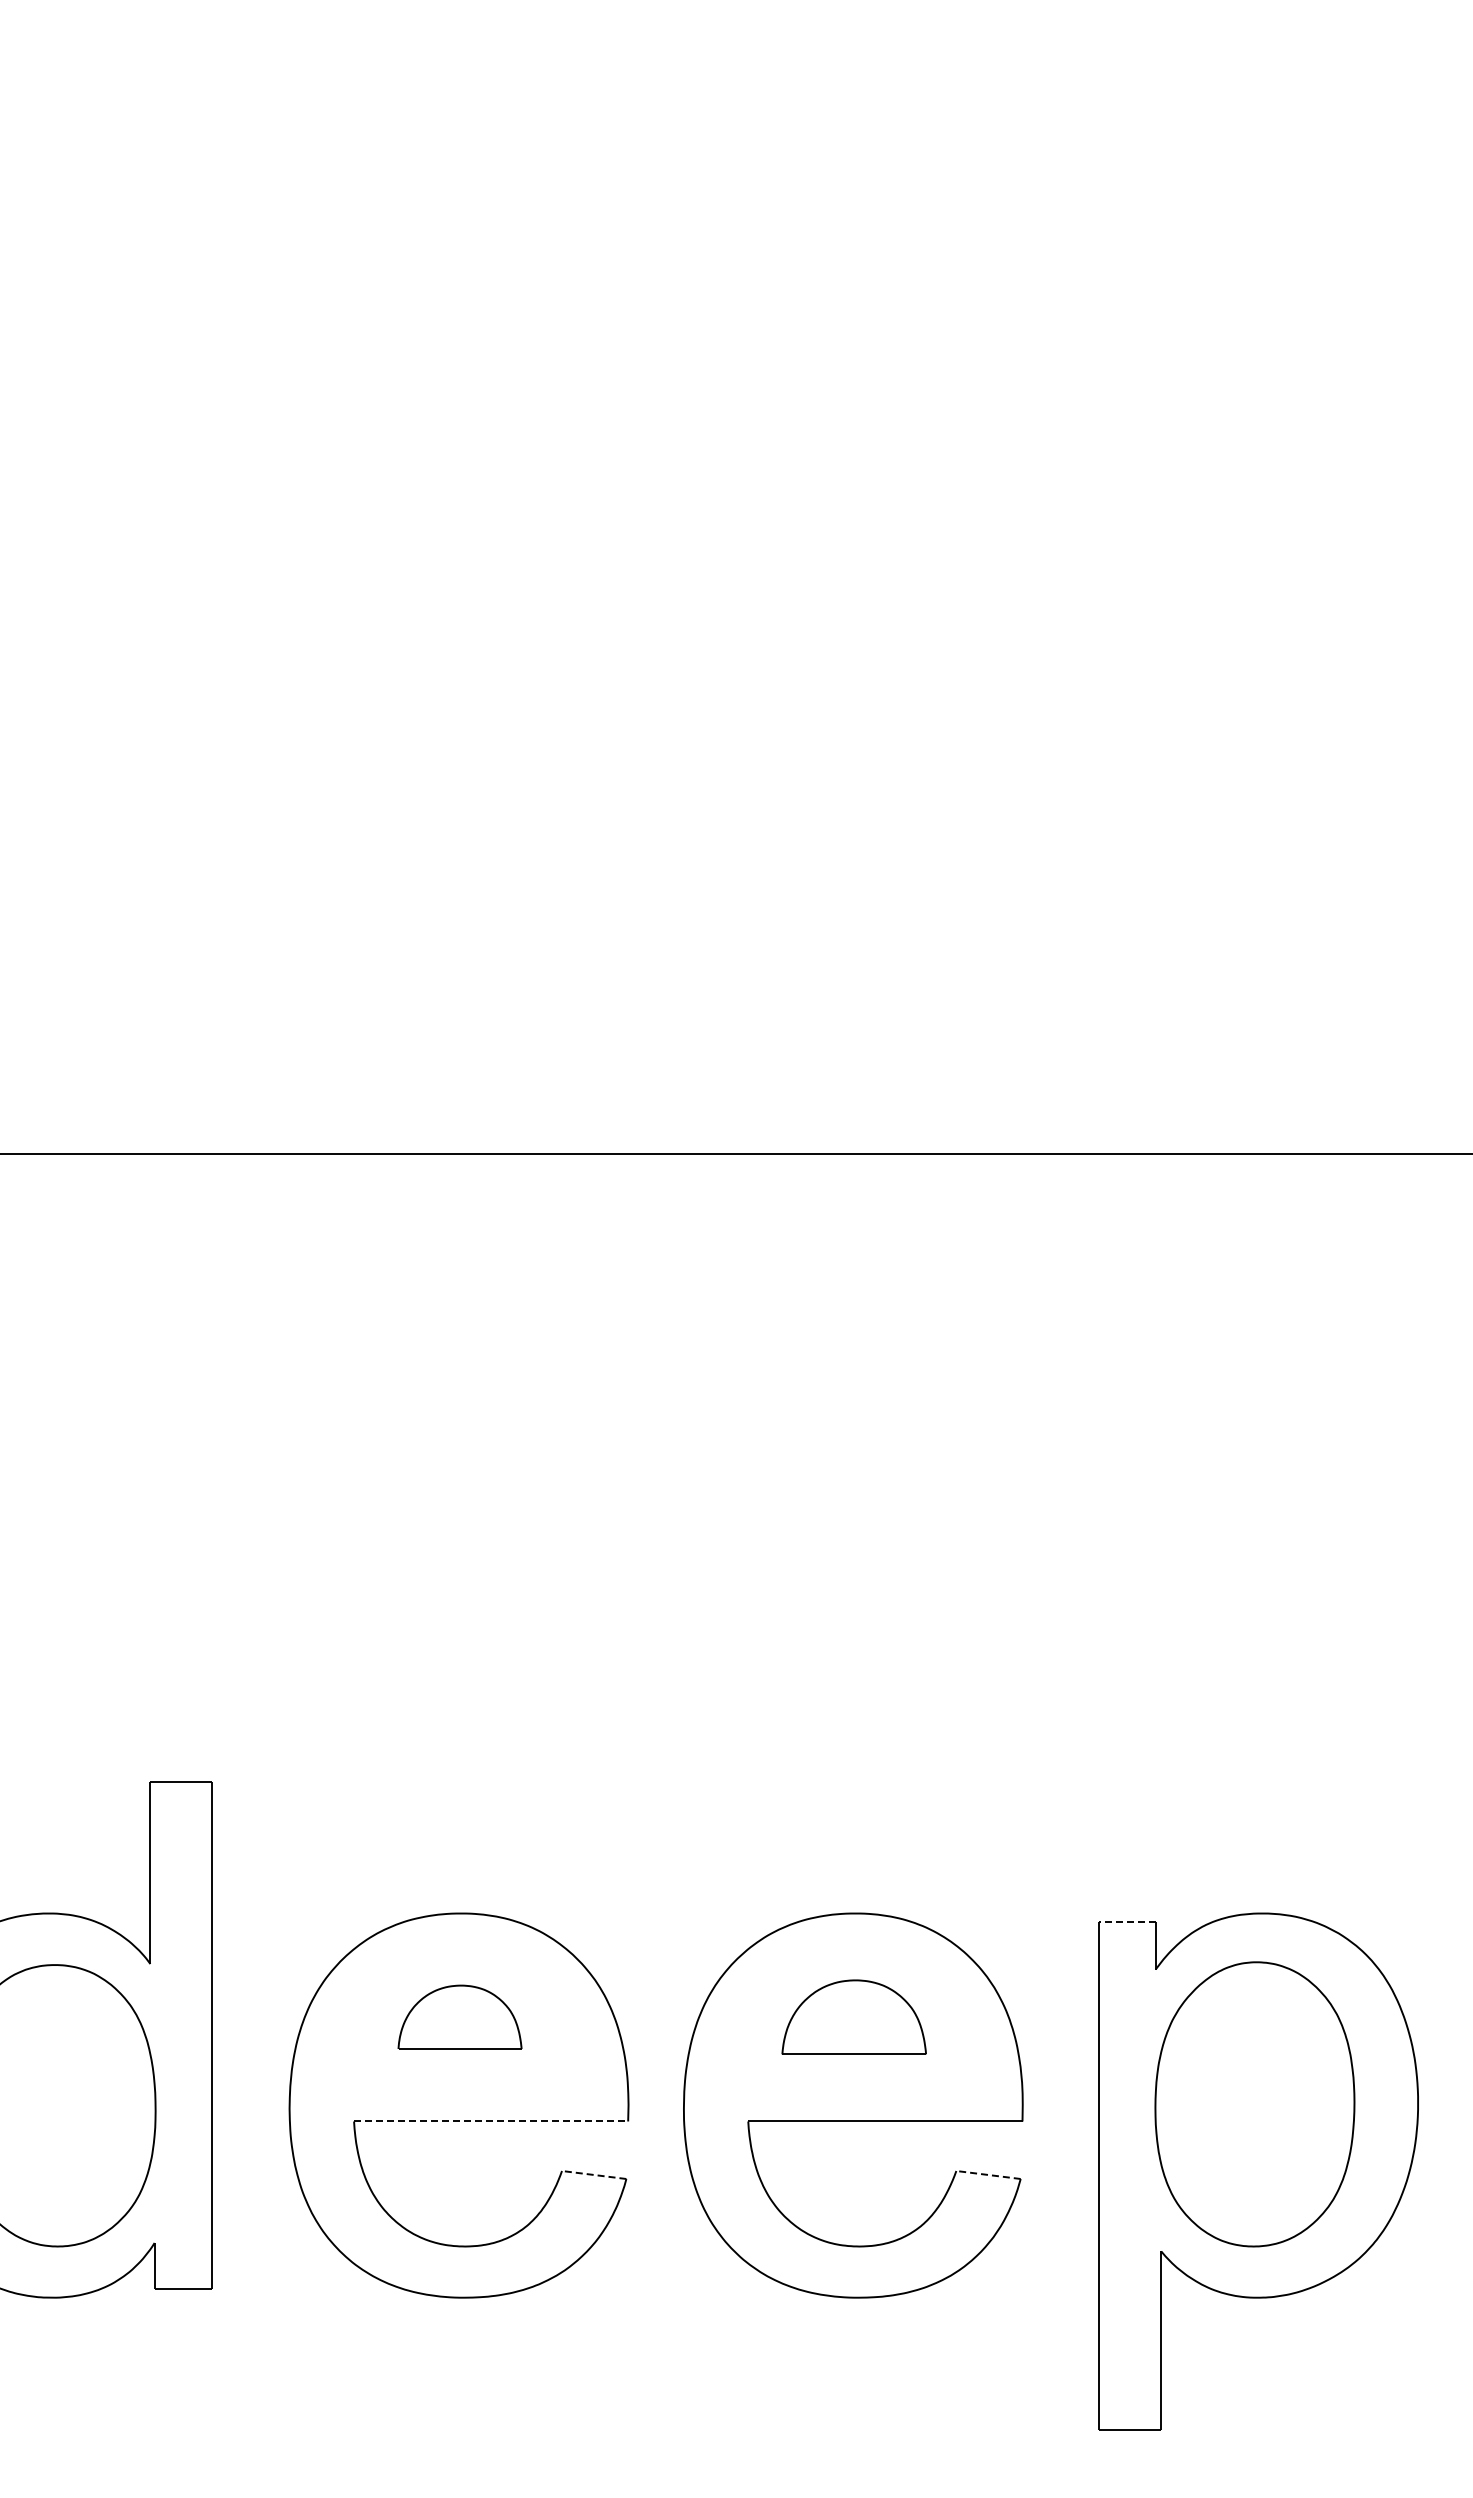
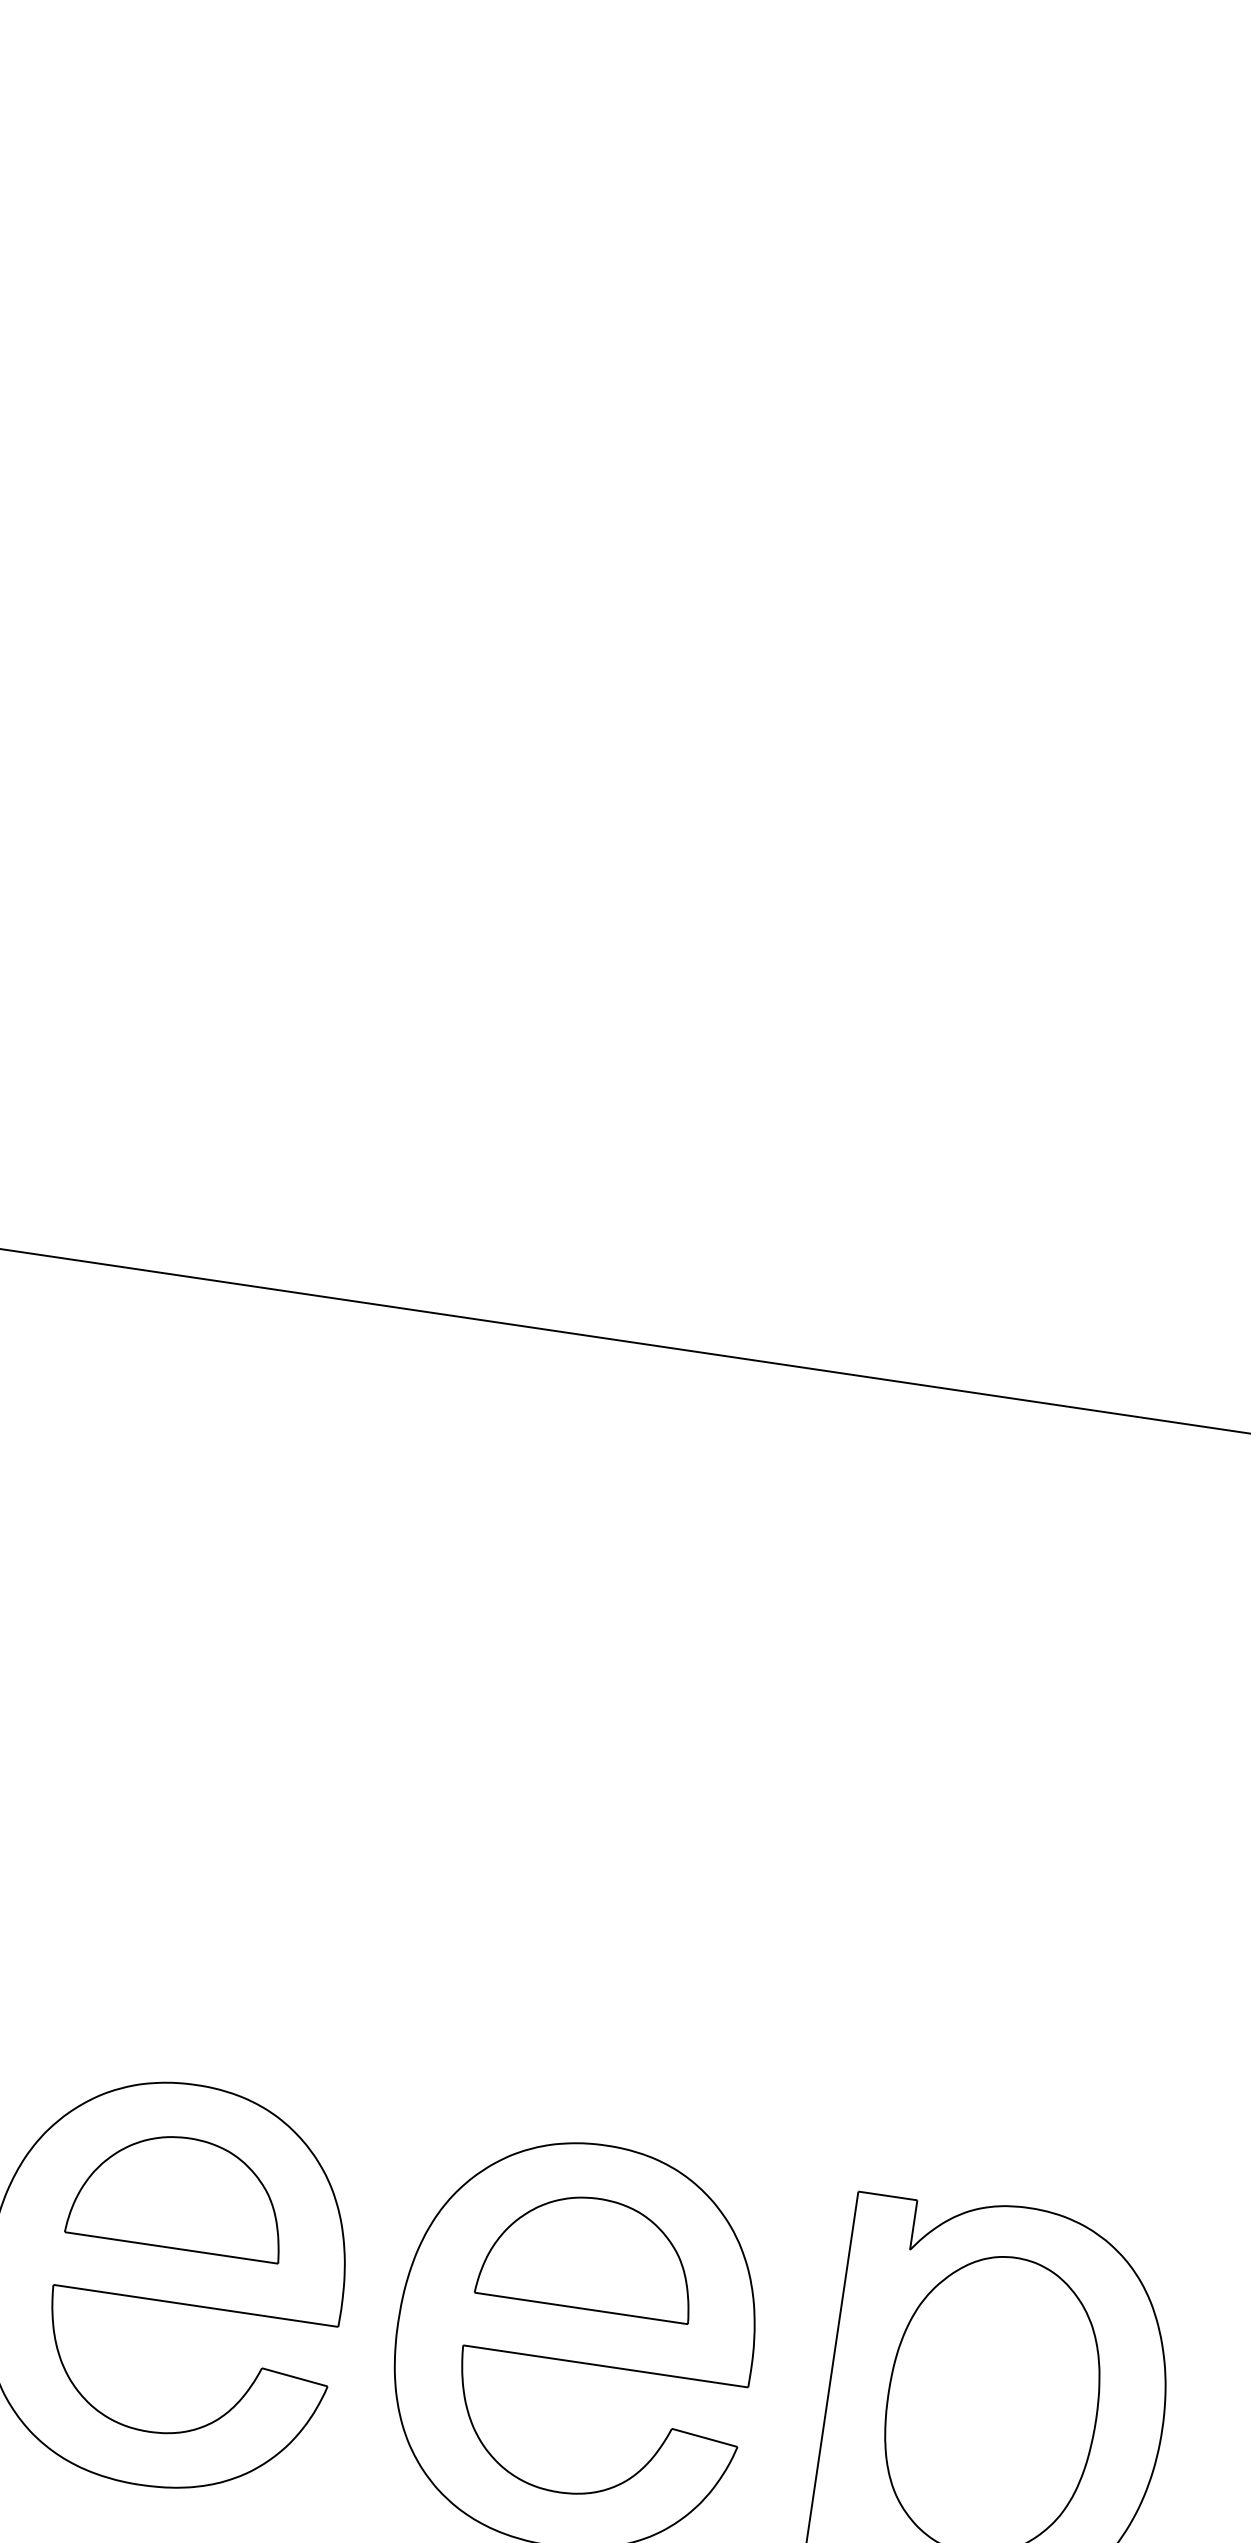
line: (1126, 1921) -> (887, 2195), dashed -> solid
part: (459, 2016) -> (179, 2191), size x1.67
part: (853, 2016) -> (588, 2252), size x1.43
line: (491, 2121) -> (196, 2305), dashed -> solid
line: (593, 2174) -> (294, 2376), dashed -> solid
line: (988, 2174) -> (704, 2437), dashed -> solid

